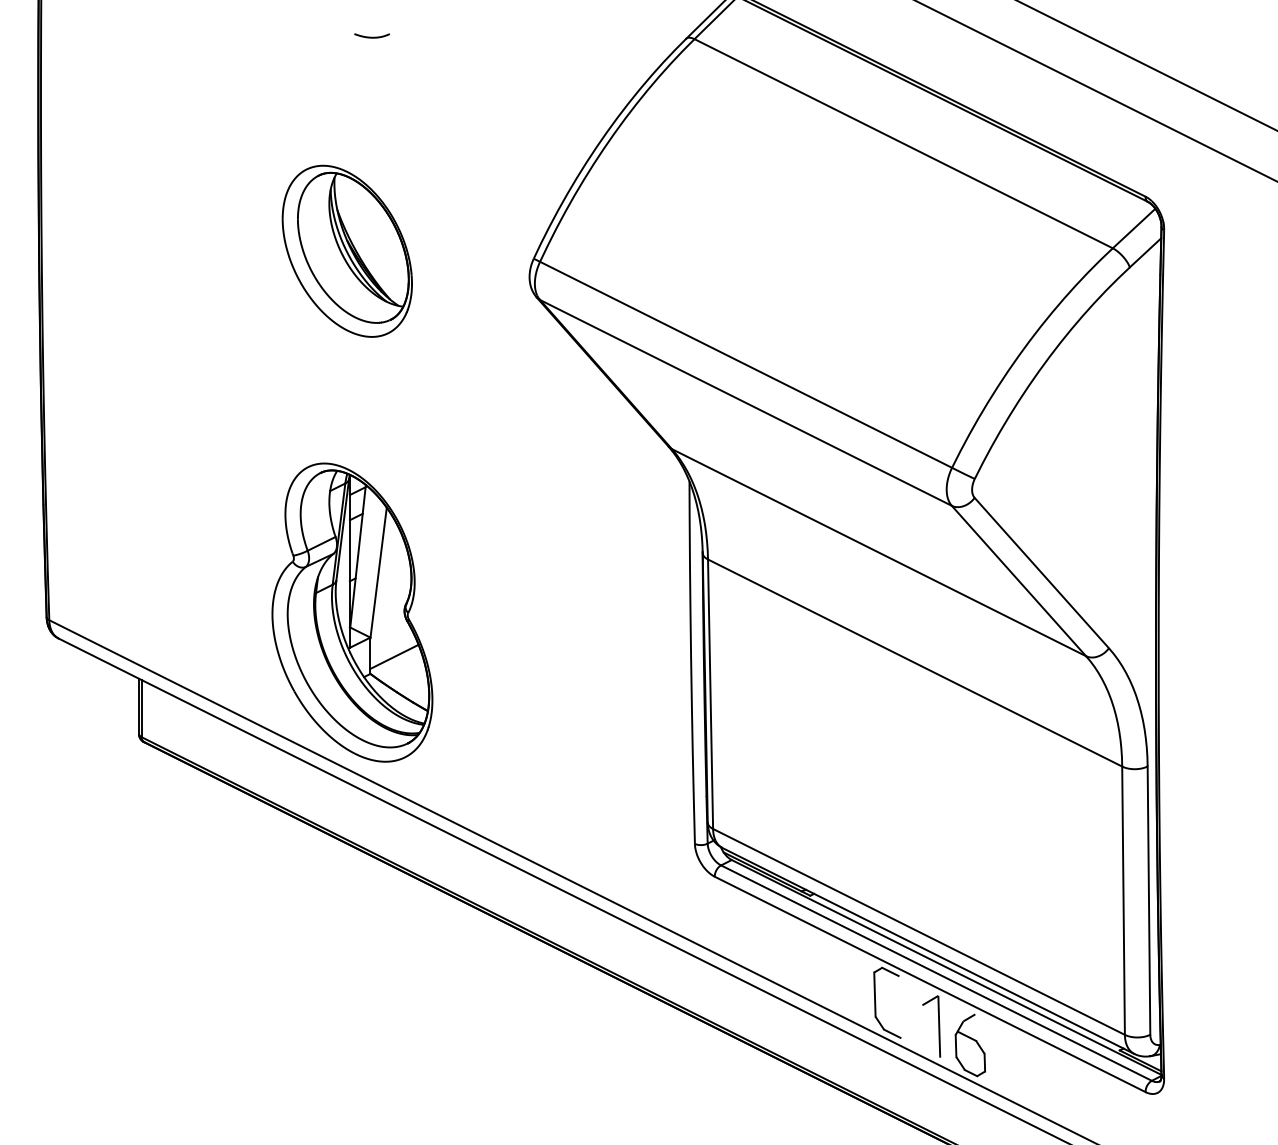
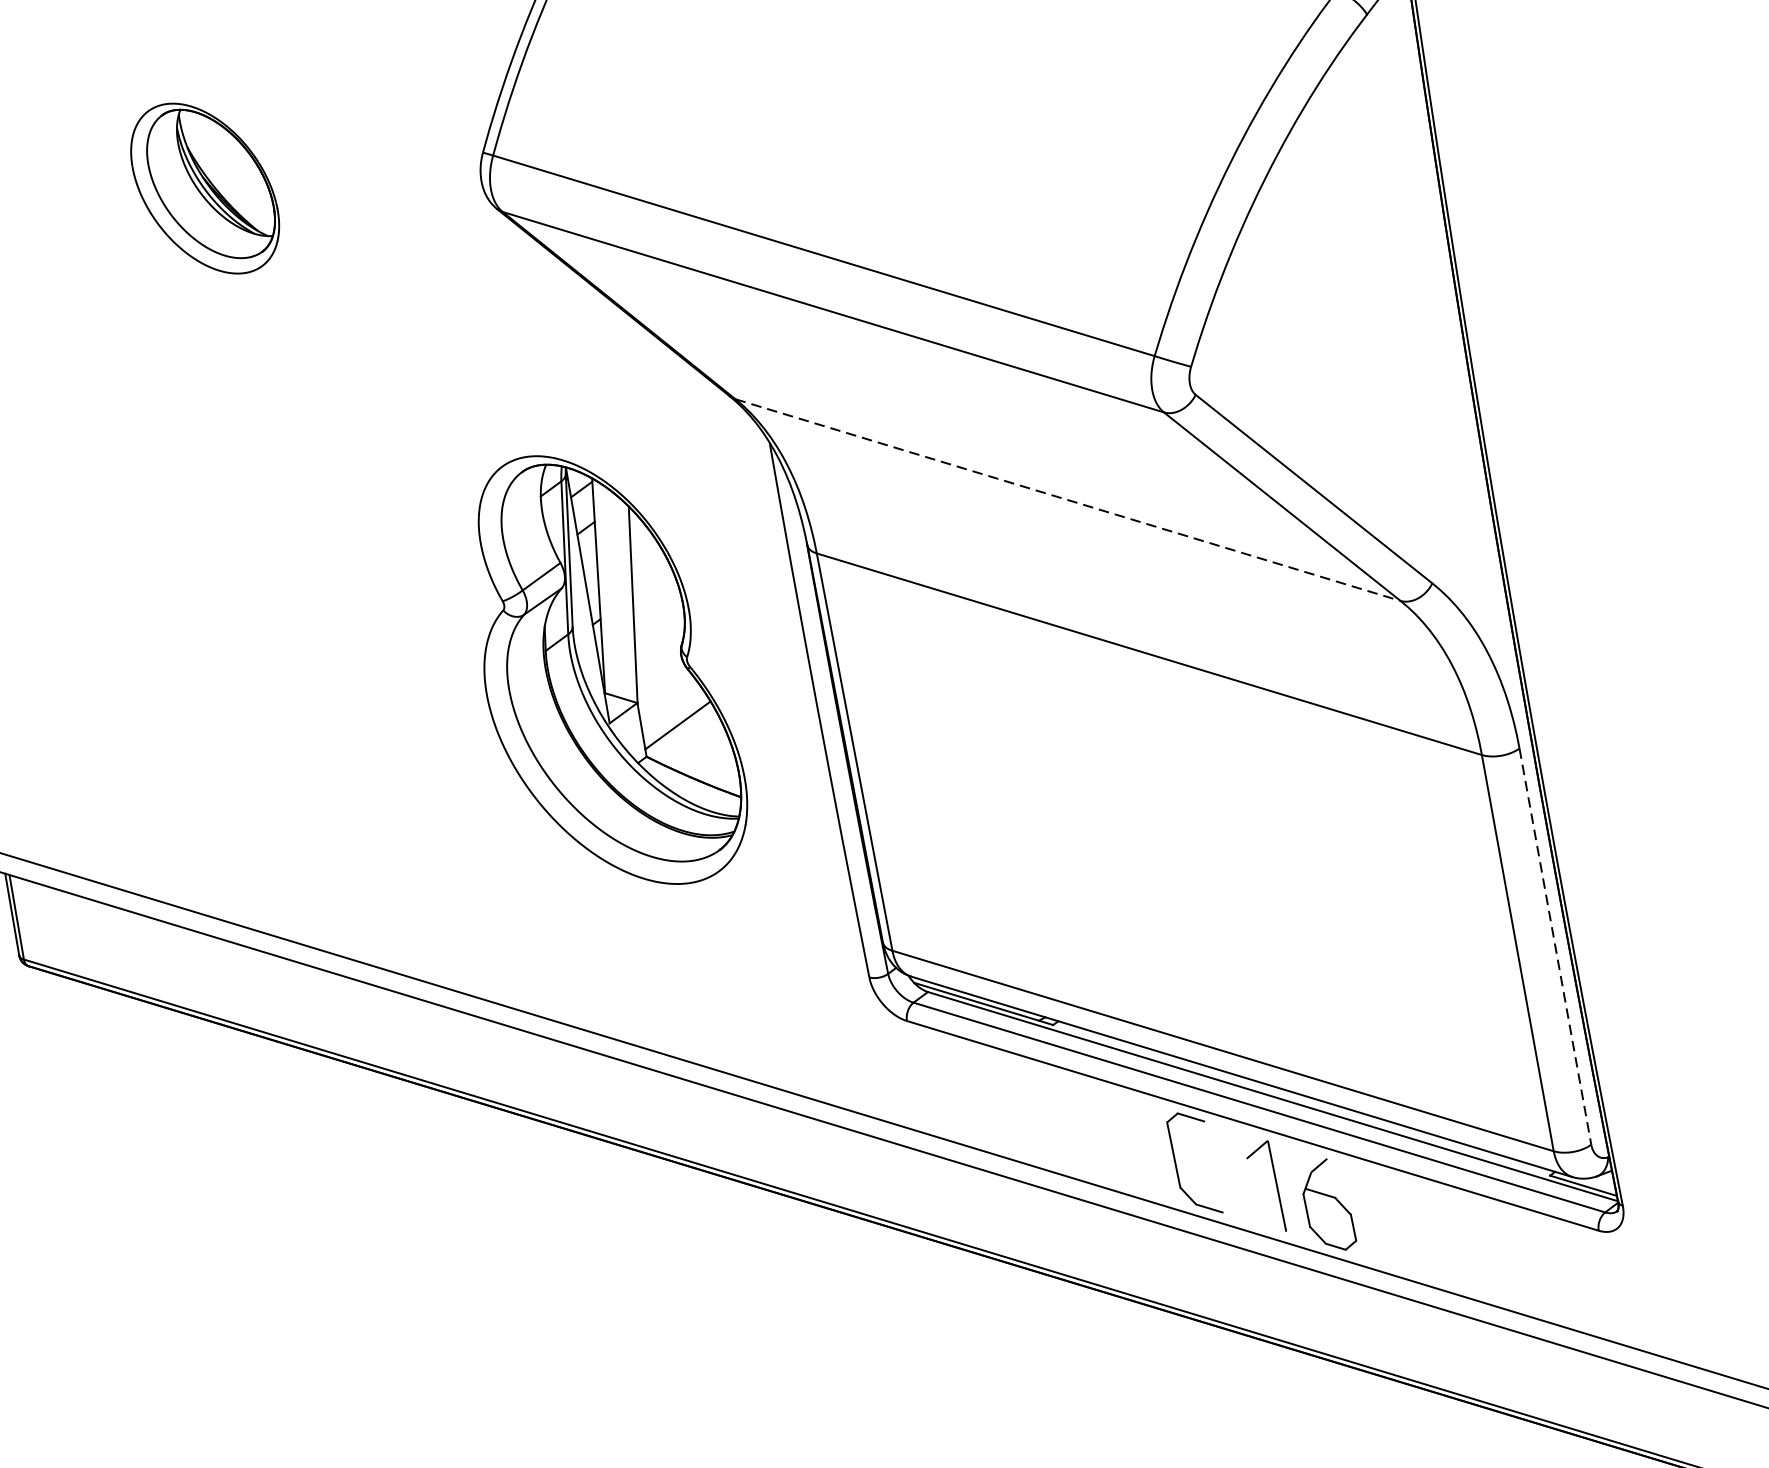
part: (346, 250) -> (203, 187), size x0.7
line: (879, 552) -> (1068, 499), solid -> dashed
part: (352, 612) -> (604, 670), moved
line: (1148, 901) -> (1554, 948), solid -> dashed

